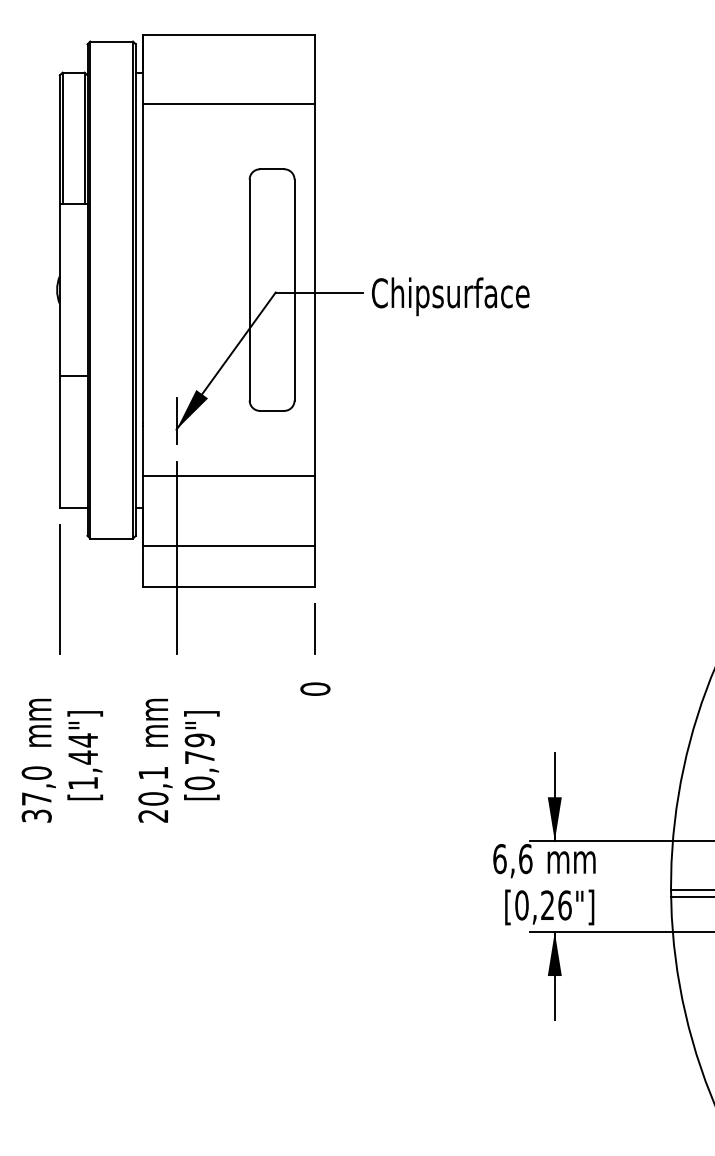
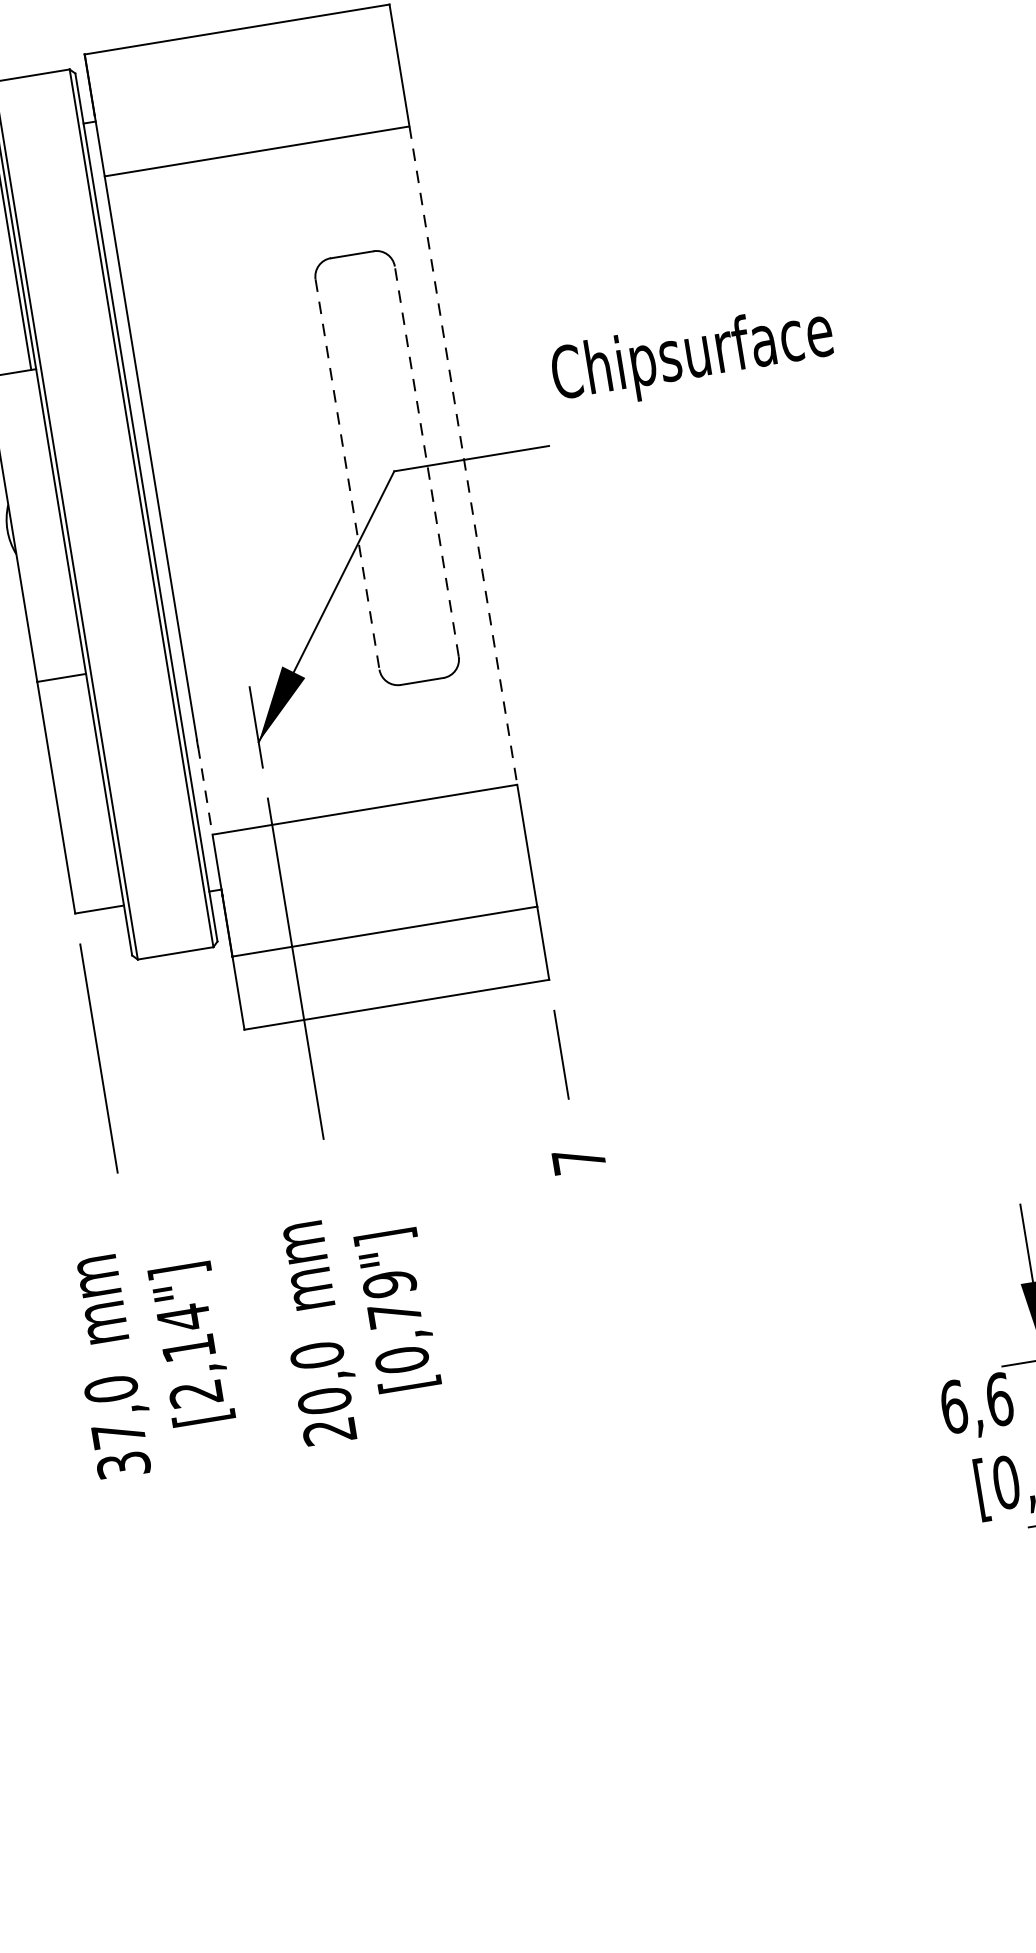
line: (294, 289) -> (426, 460), solid -> dashed
line: (249, 290) -> (347, 475), solid -> dashed
line: (315, 290) -> (463, 456), solid -> dashed
text: (450, 296) -> (692, 357), moved
line: (142, 451) -> (204, 790), solid -> dashed
text: (315, 688) -> (578, 1159), 0 -> 7
text: (82, 769) -> (190, 1369), [1,44"] -> [2,14"]
text: (153, 772) -> (317, 1354), 20,1 -> 20,0

